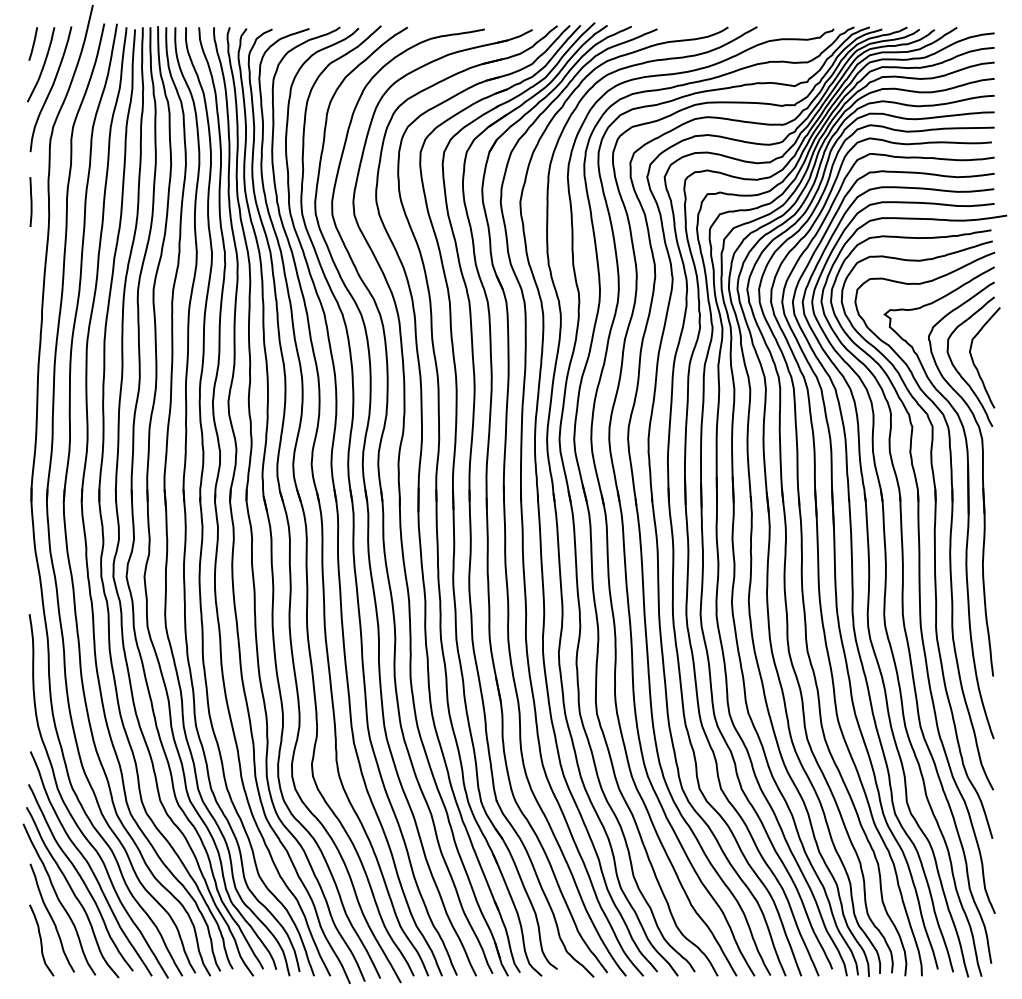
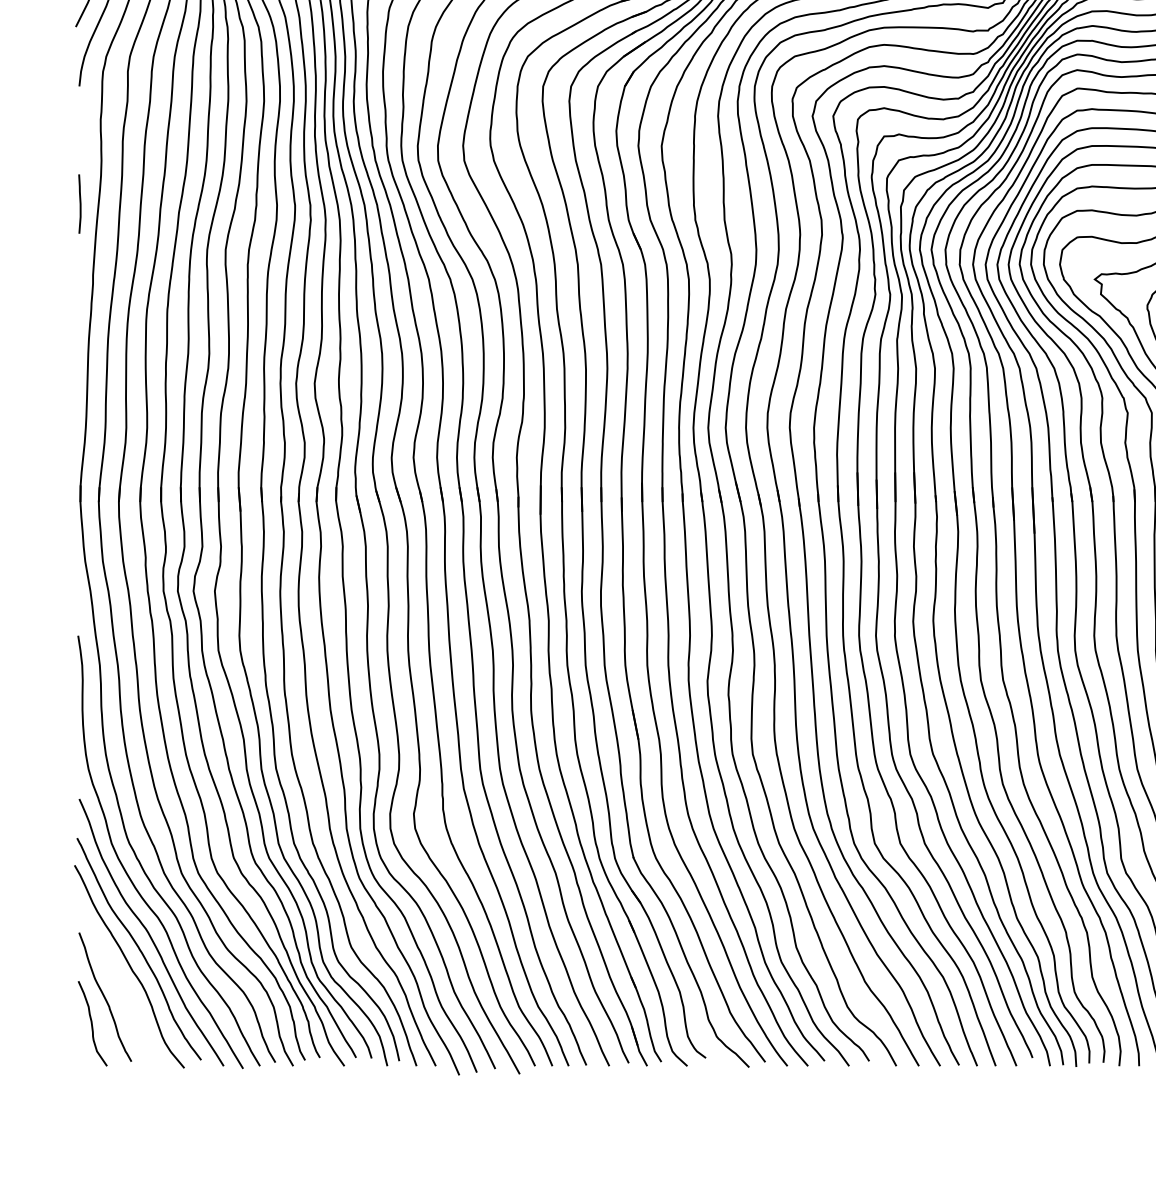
line: (30, 201) -> (79, 203), moved
curve: (59, 899) -> (113, 974), removed

